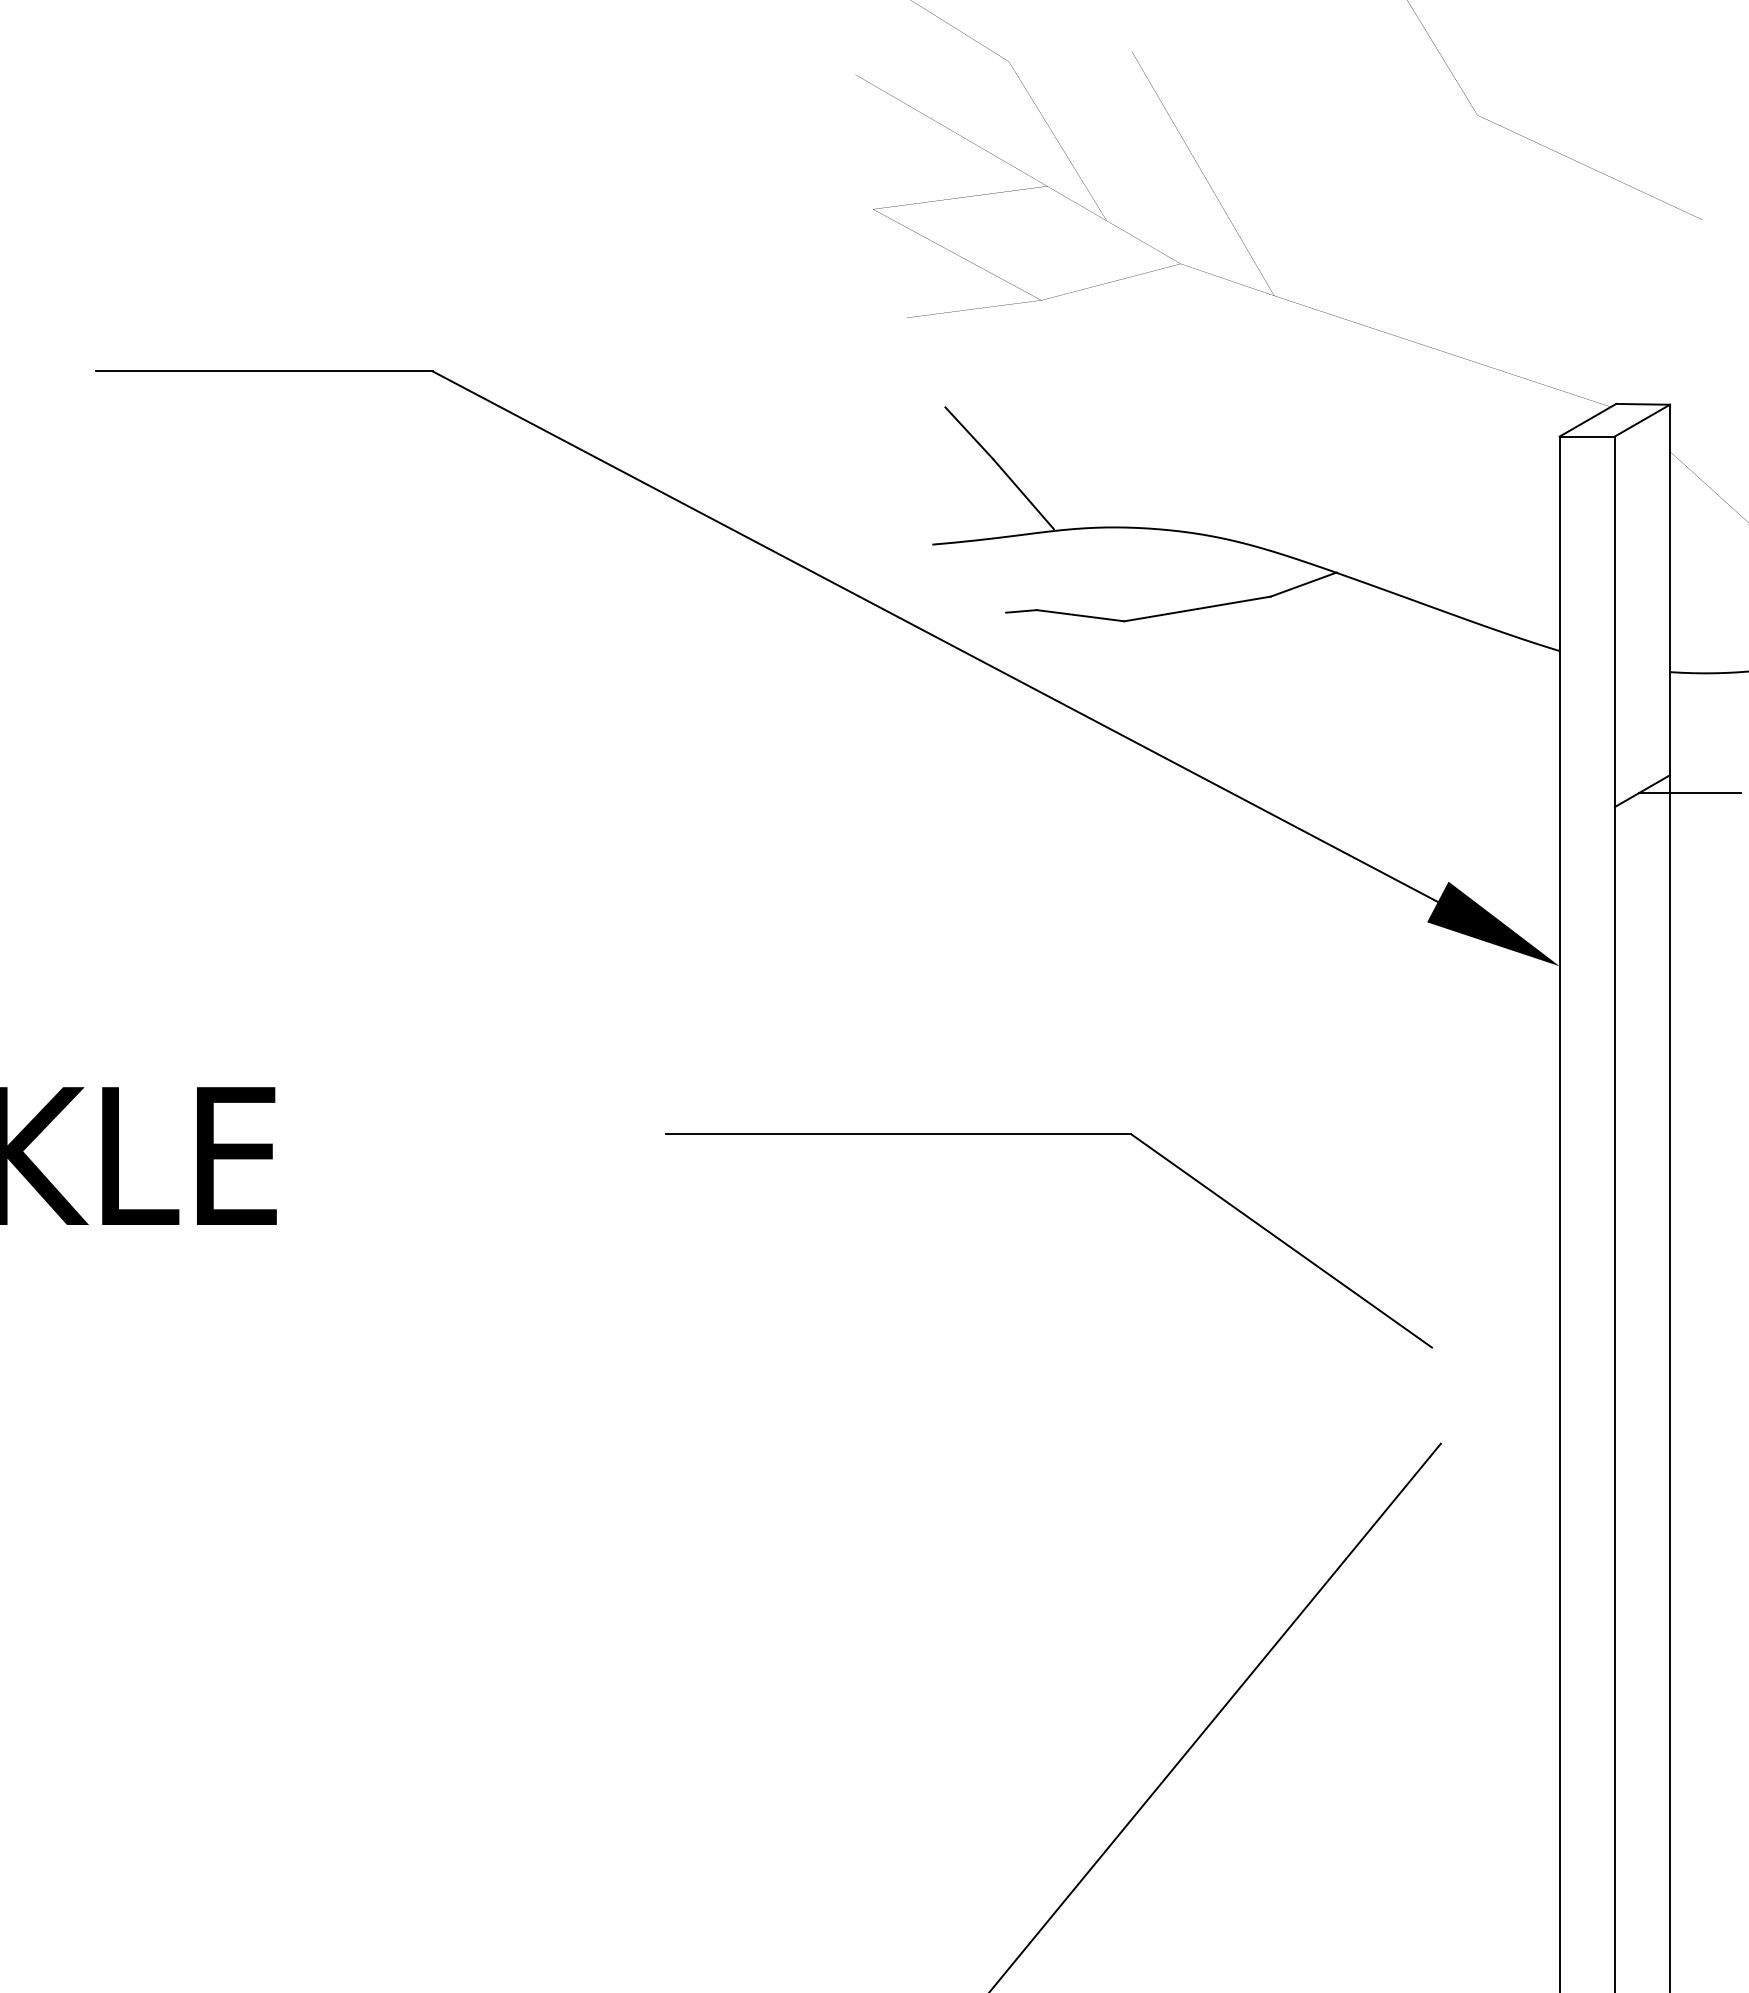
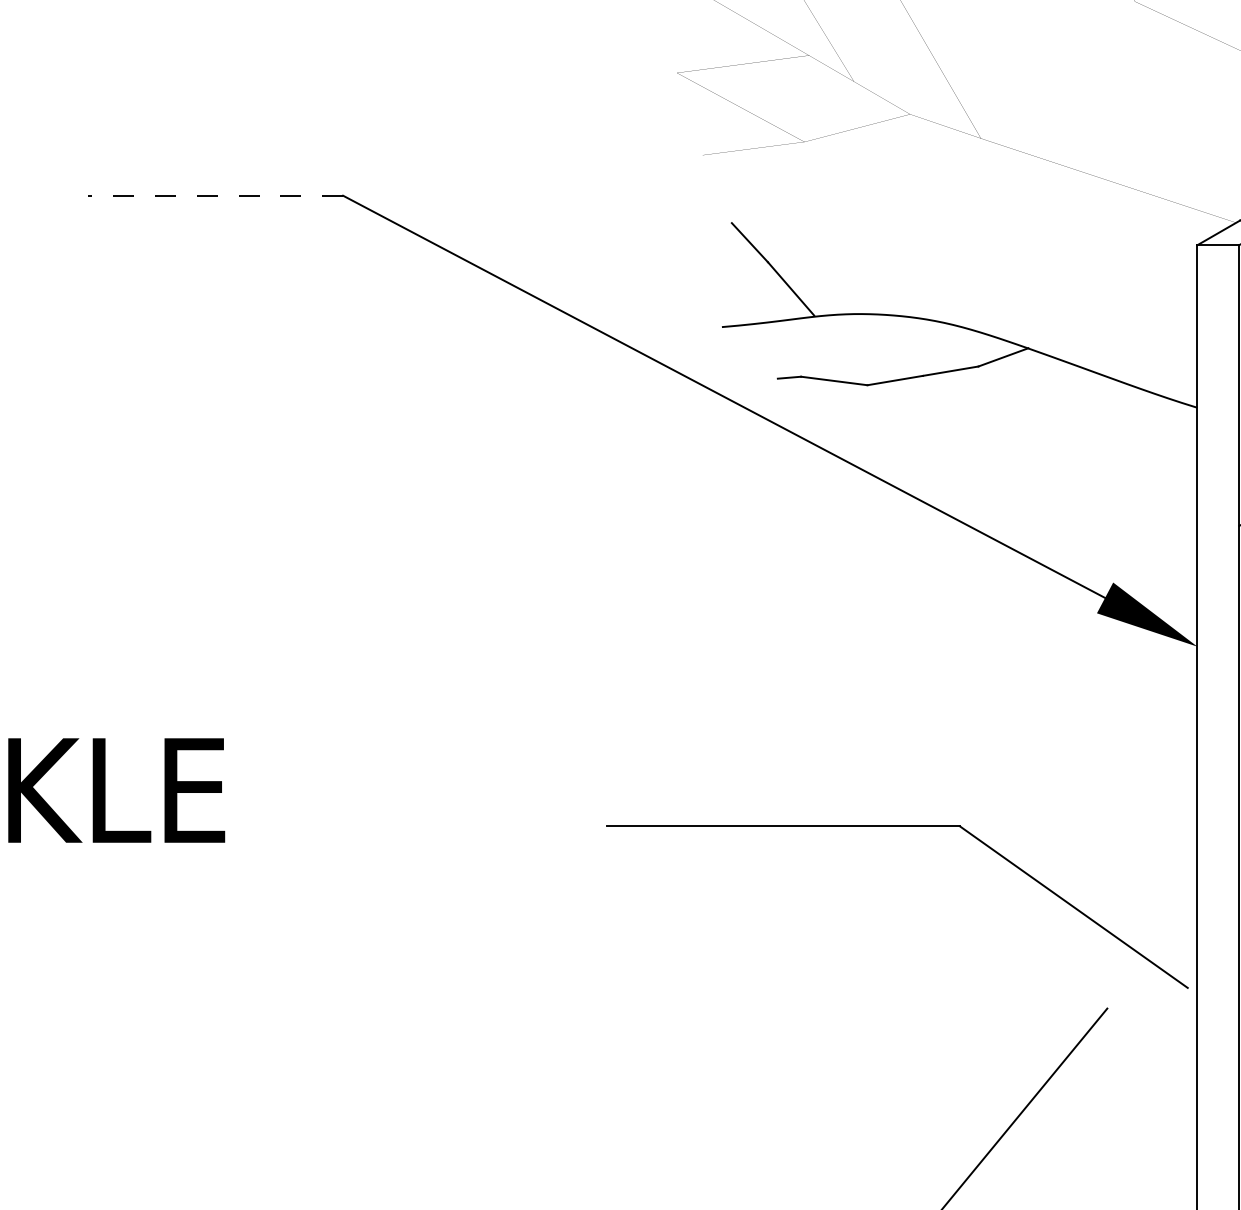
line: (263, 371) -> (215, 195), solid -> dashed
part: (1048, 1134) -> (897, 826), moved

